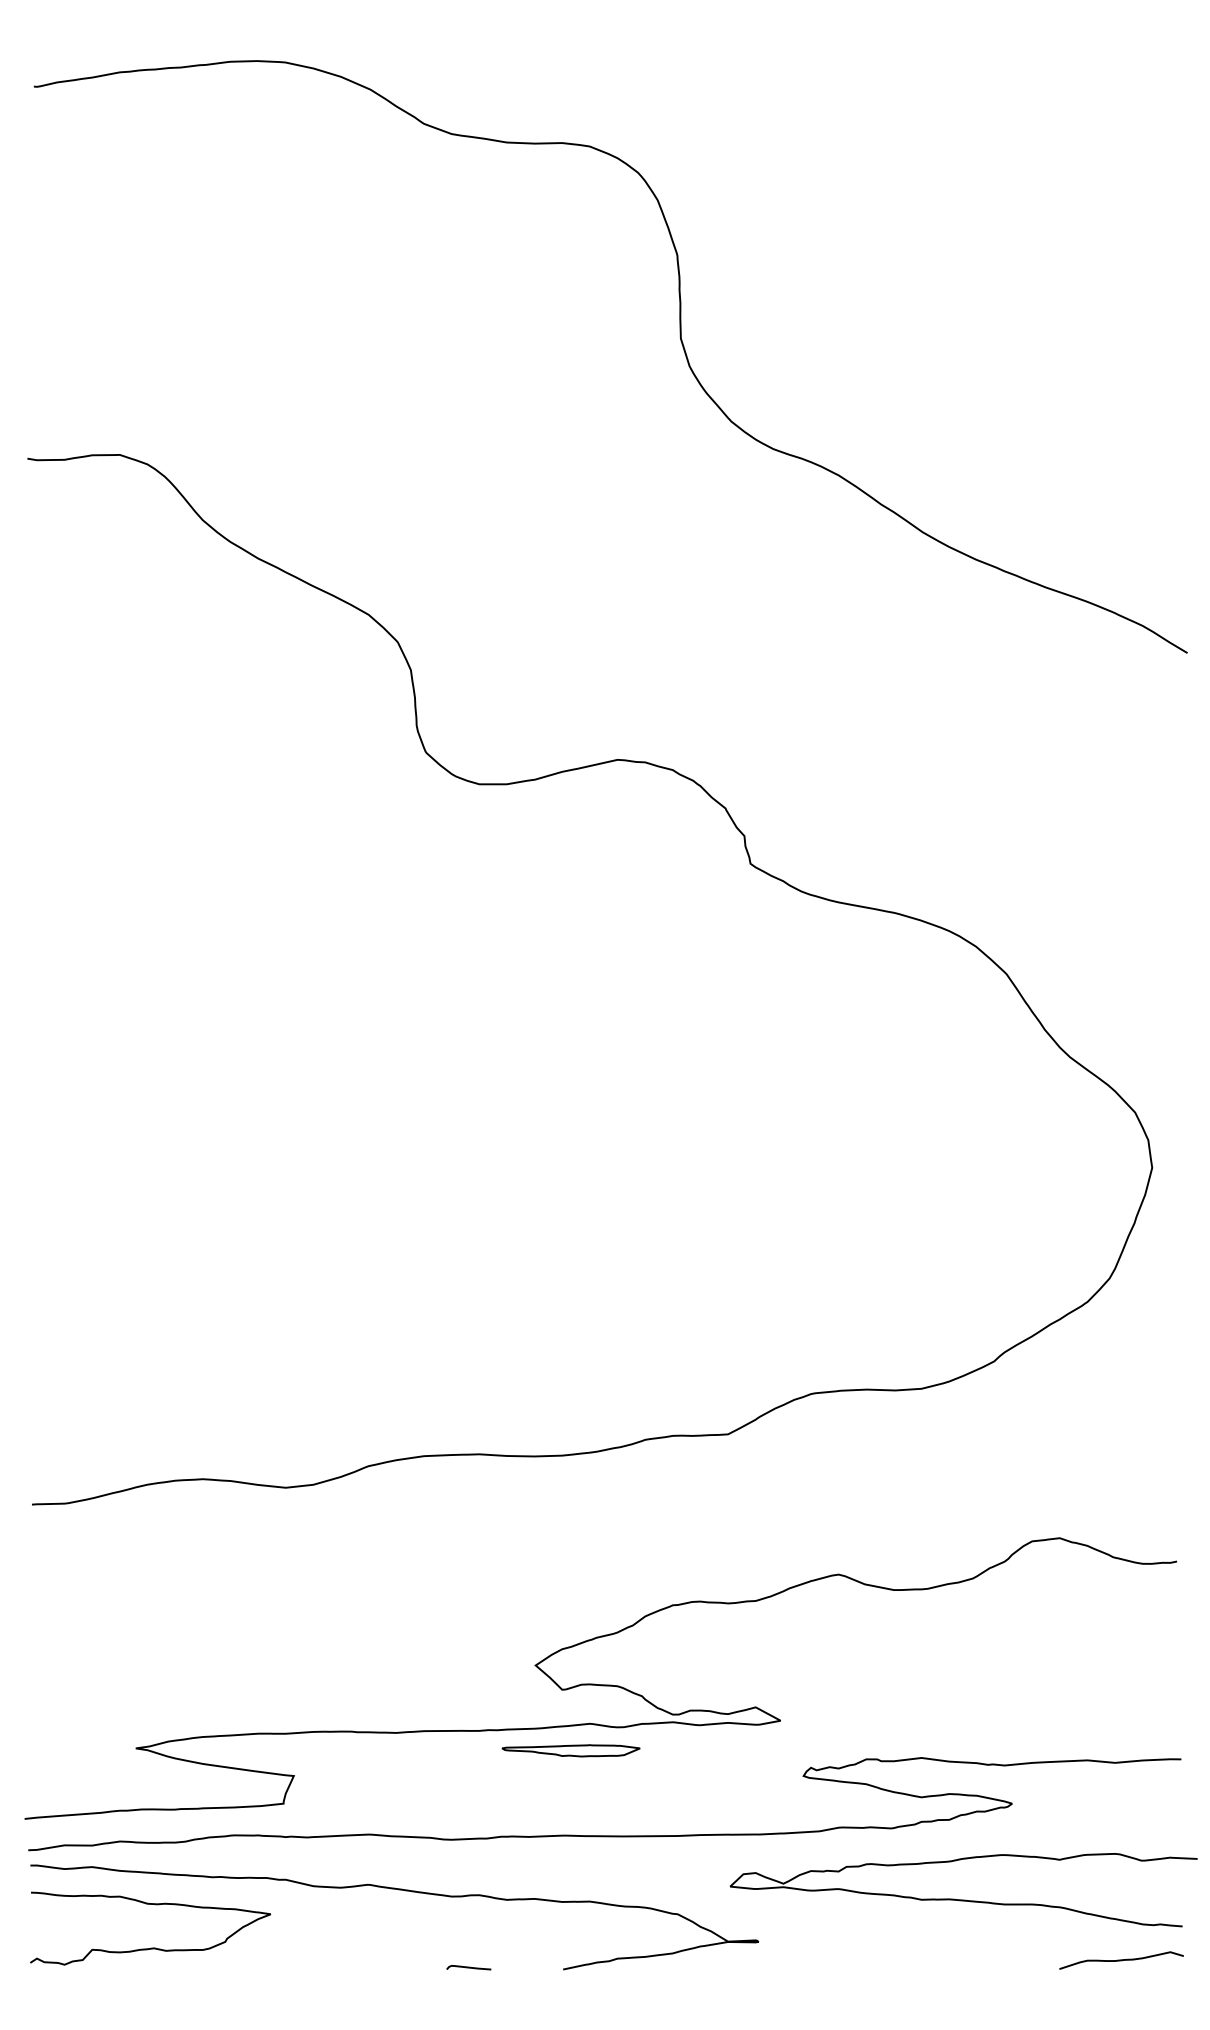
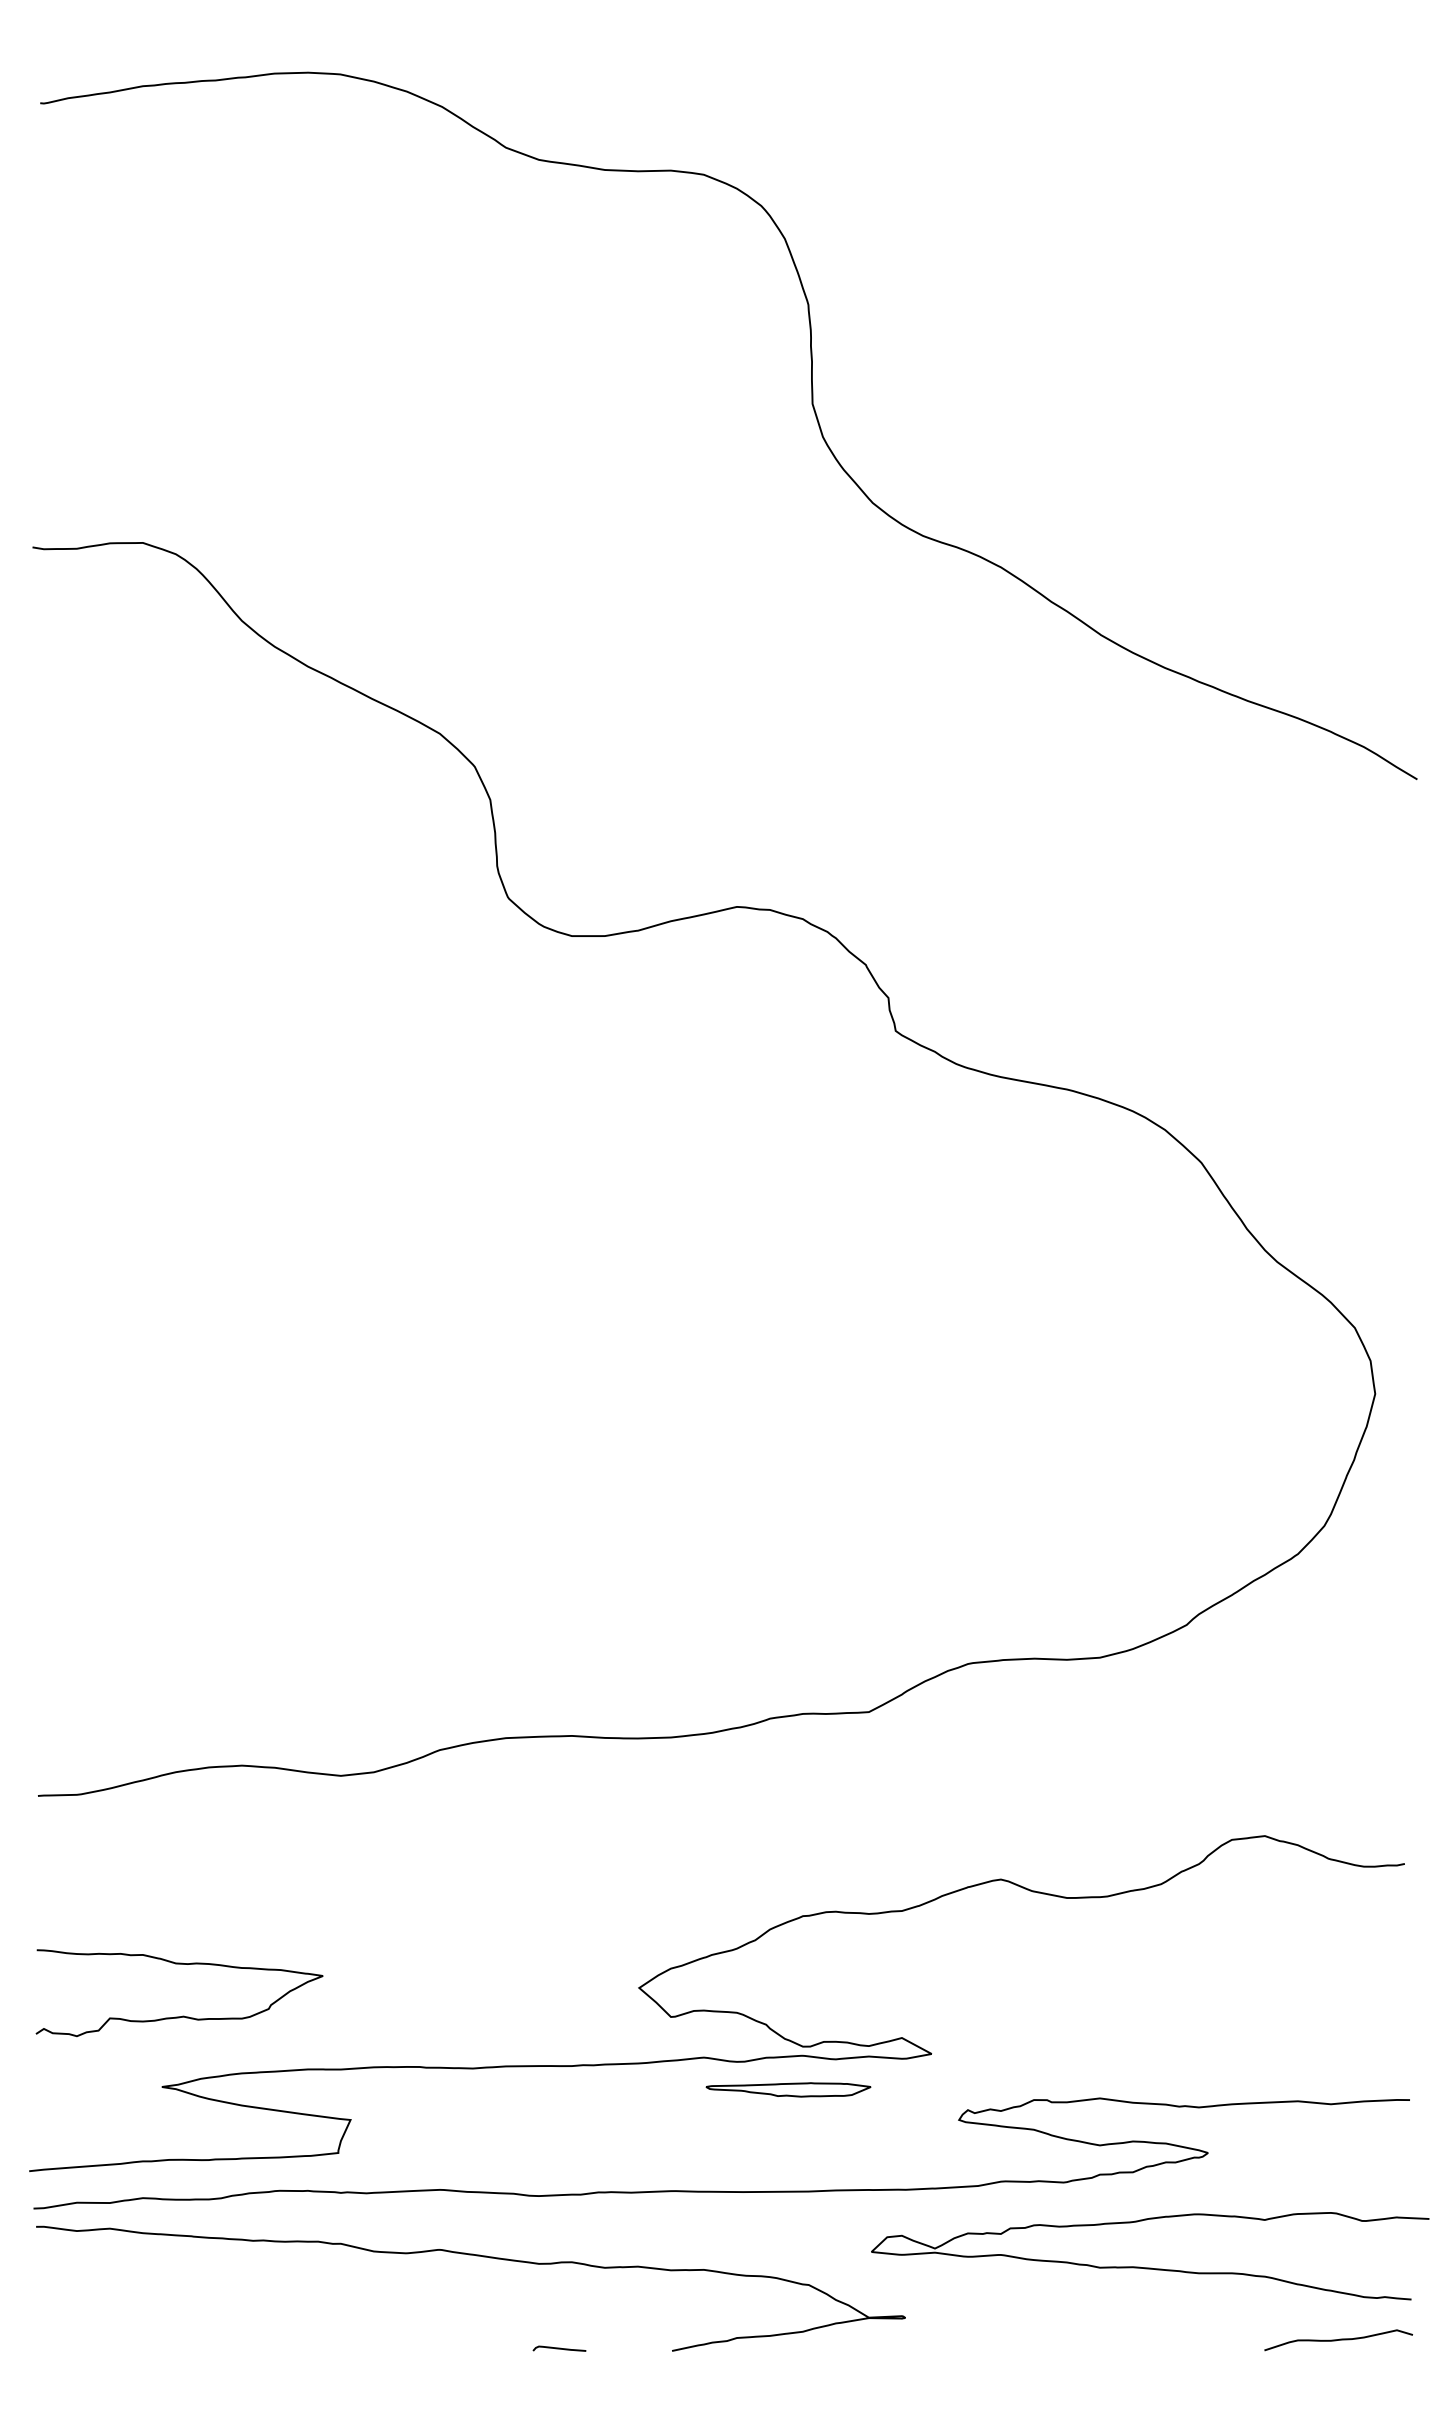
part: (571, 1750) -> (788, 2089), moved
curve: (153, 1947) -> (182, 2015), moved

